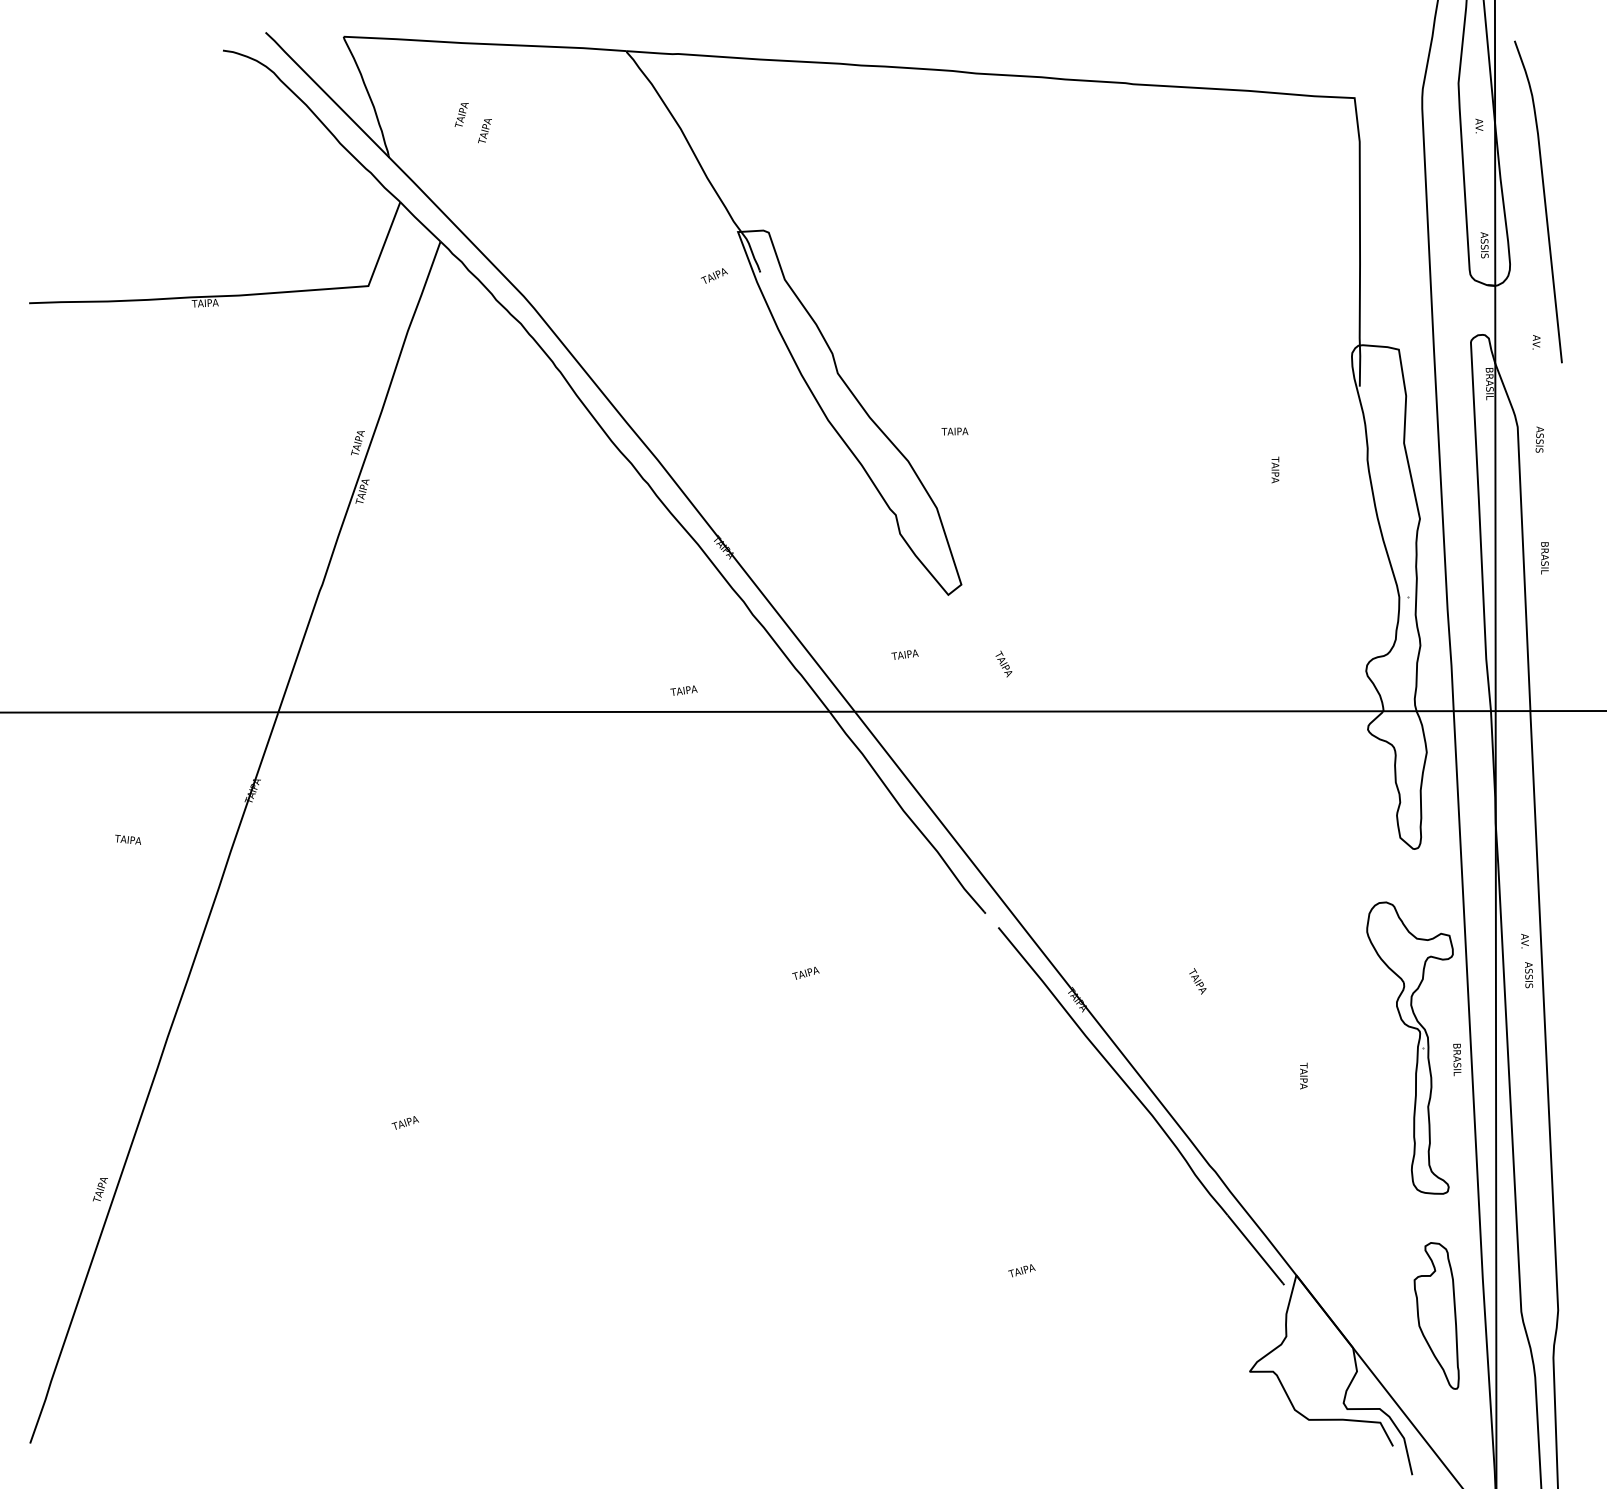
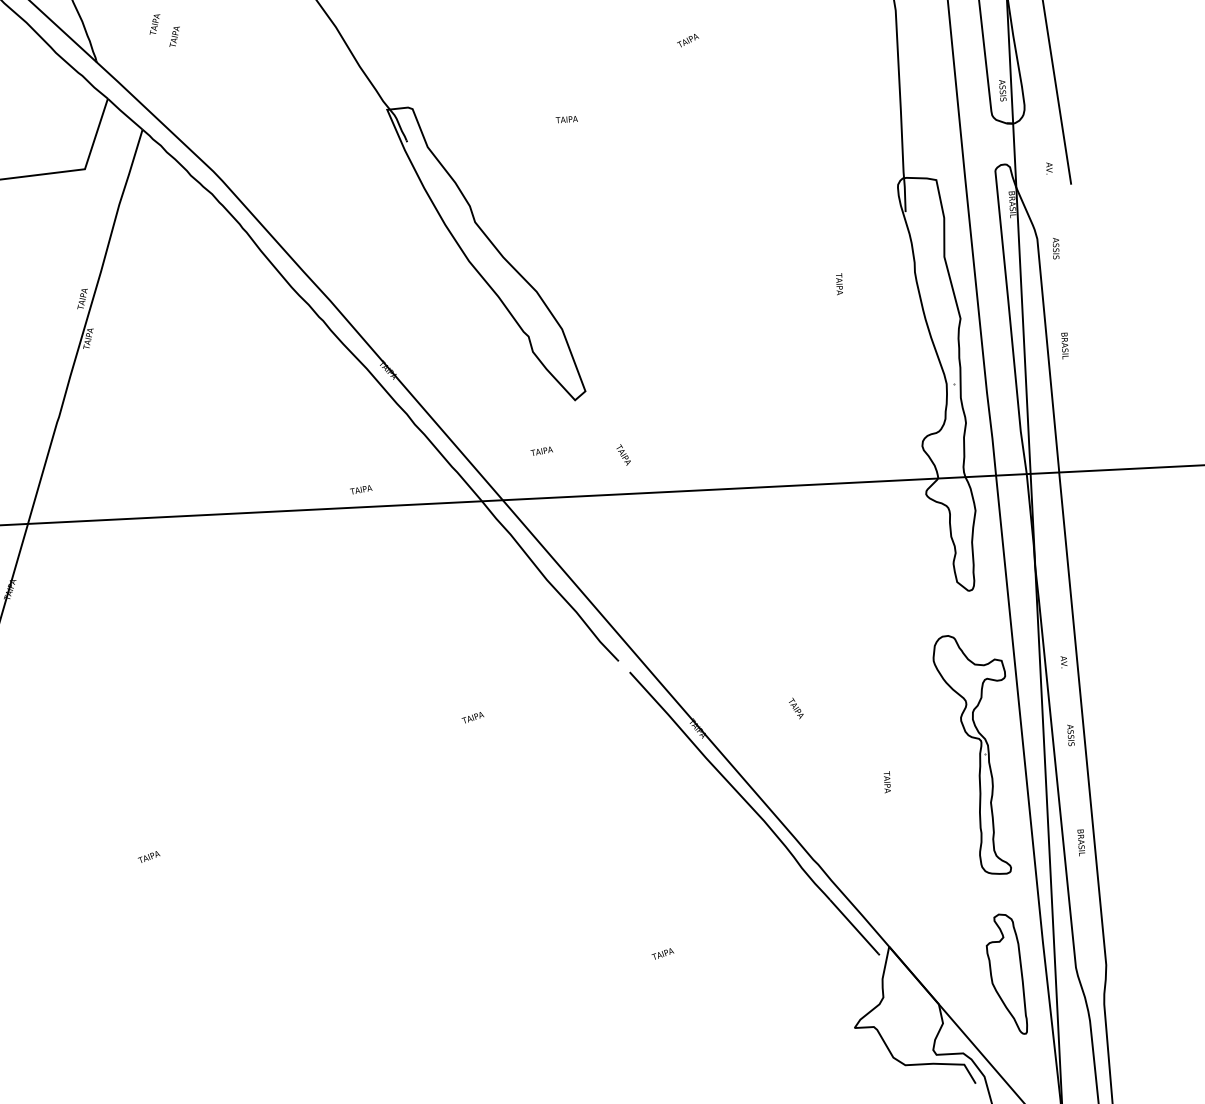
text: (713, 275) -> (687, 40), moved
text: (954, 431) -> (566, 119), moved
text: (1529, 975) -> (1071, 735), moved
text: (1457, 1059) -> (1081, 842), moved

